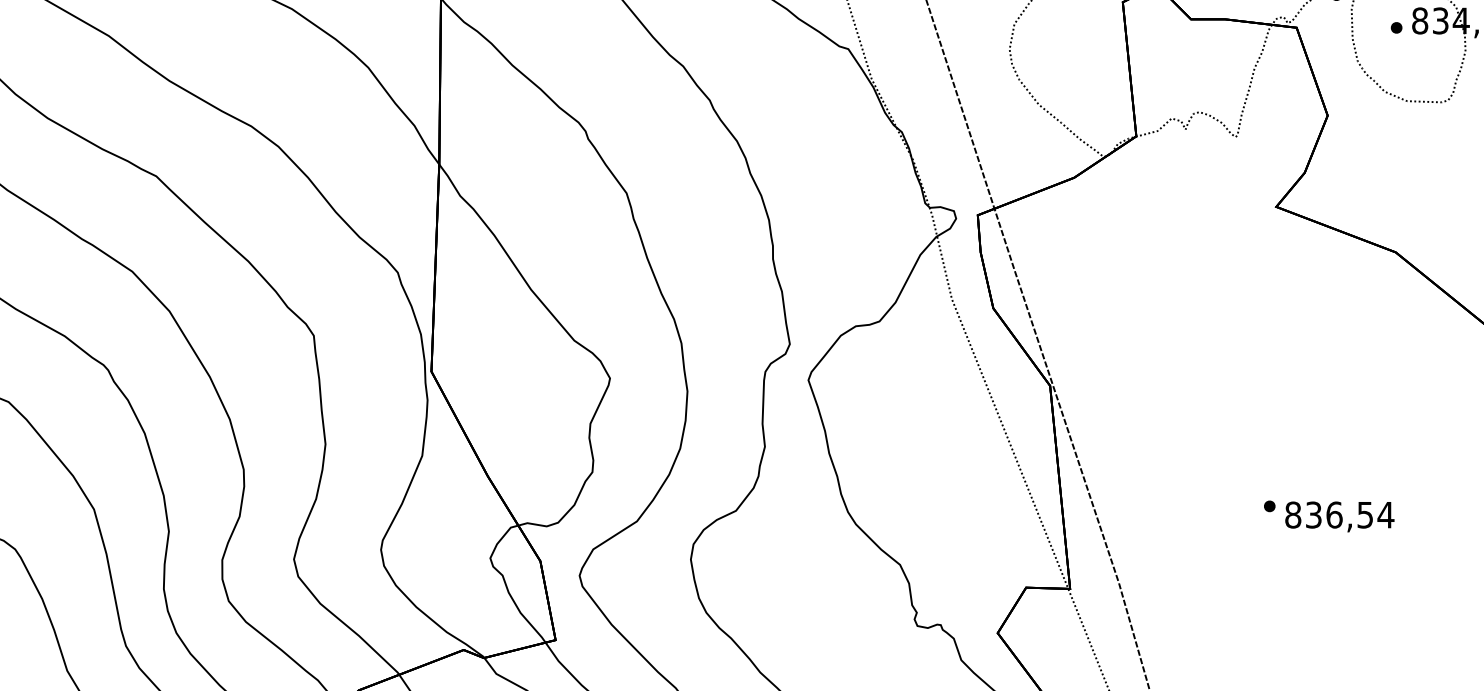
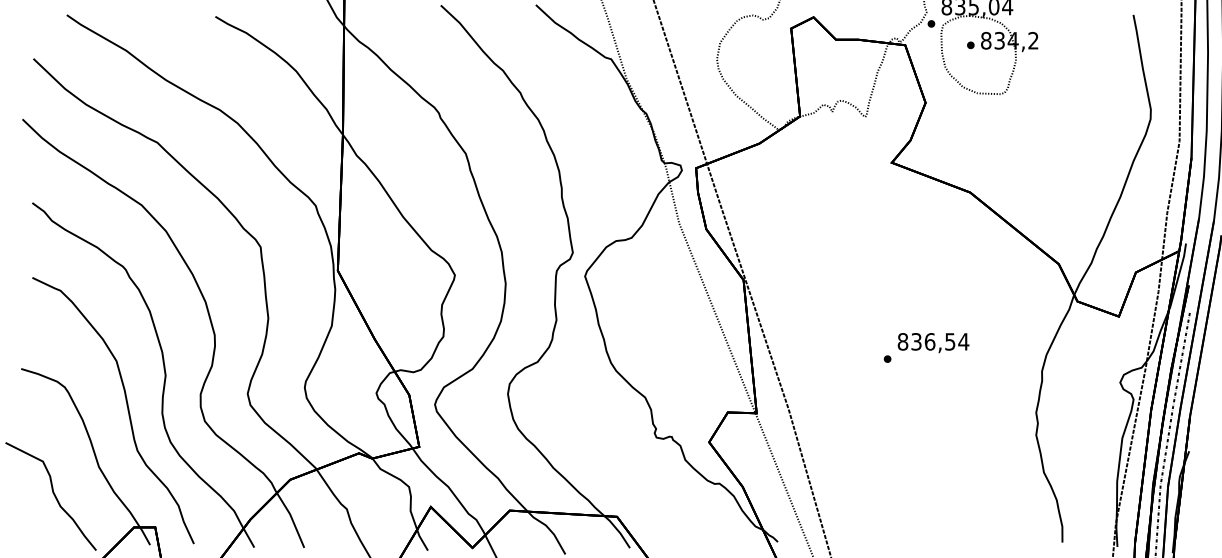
text: (1339, 517) -> (933, 343), moved

